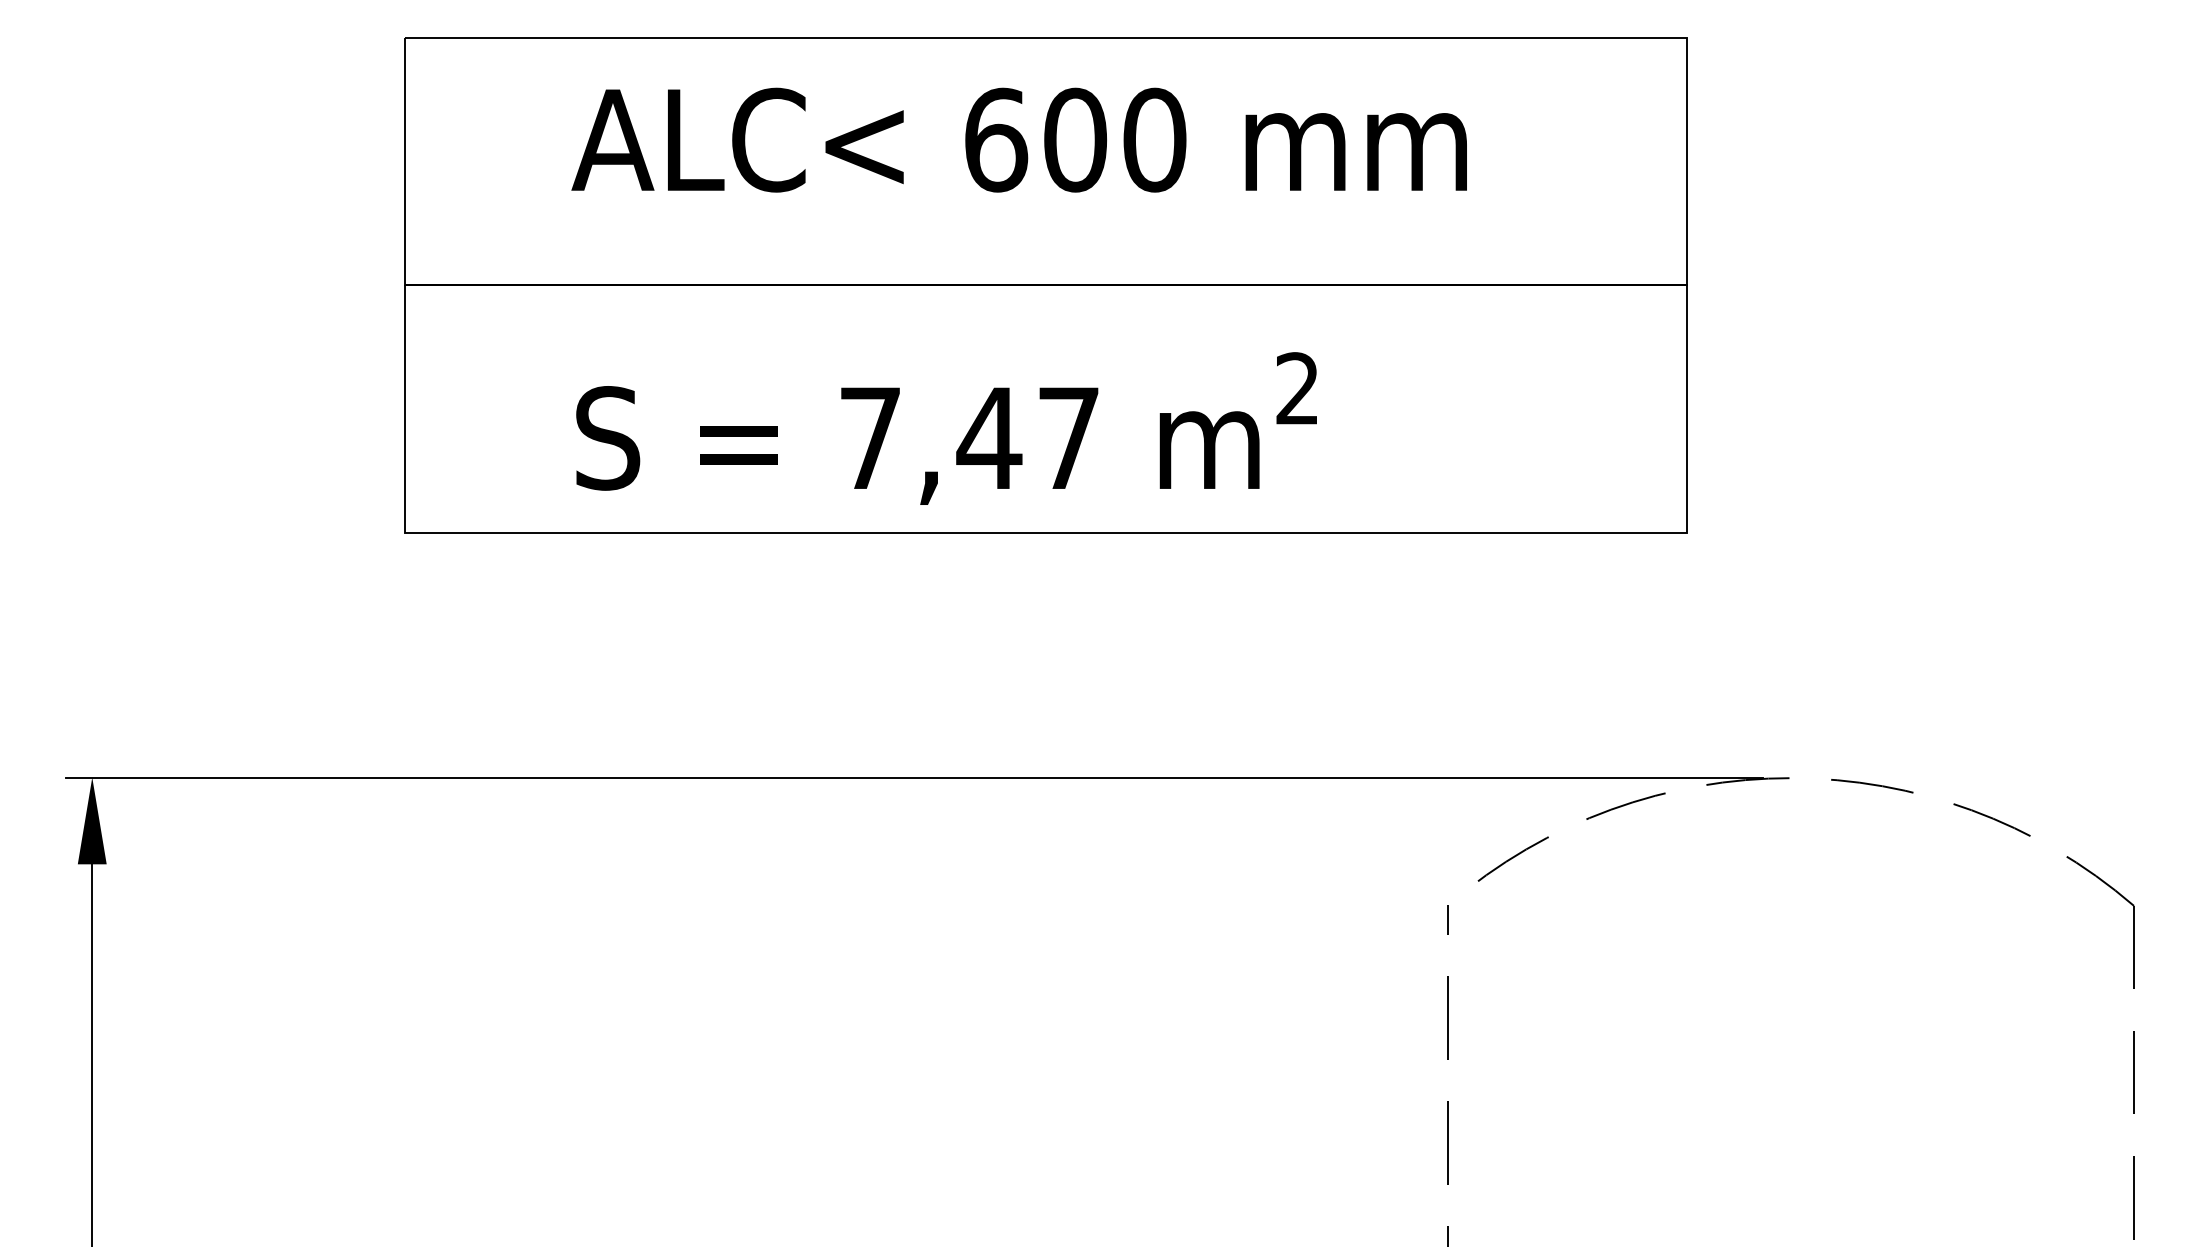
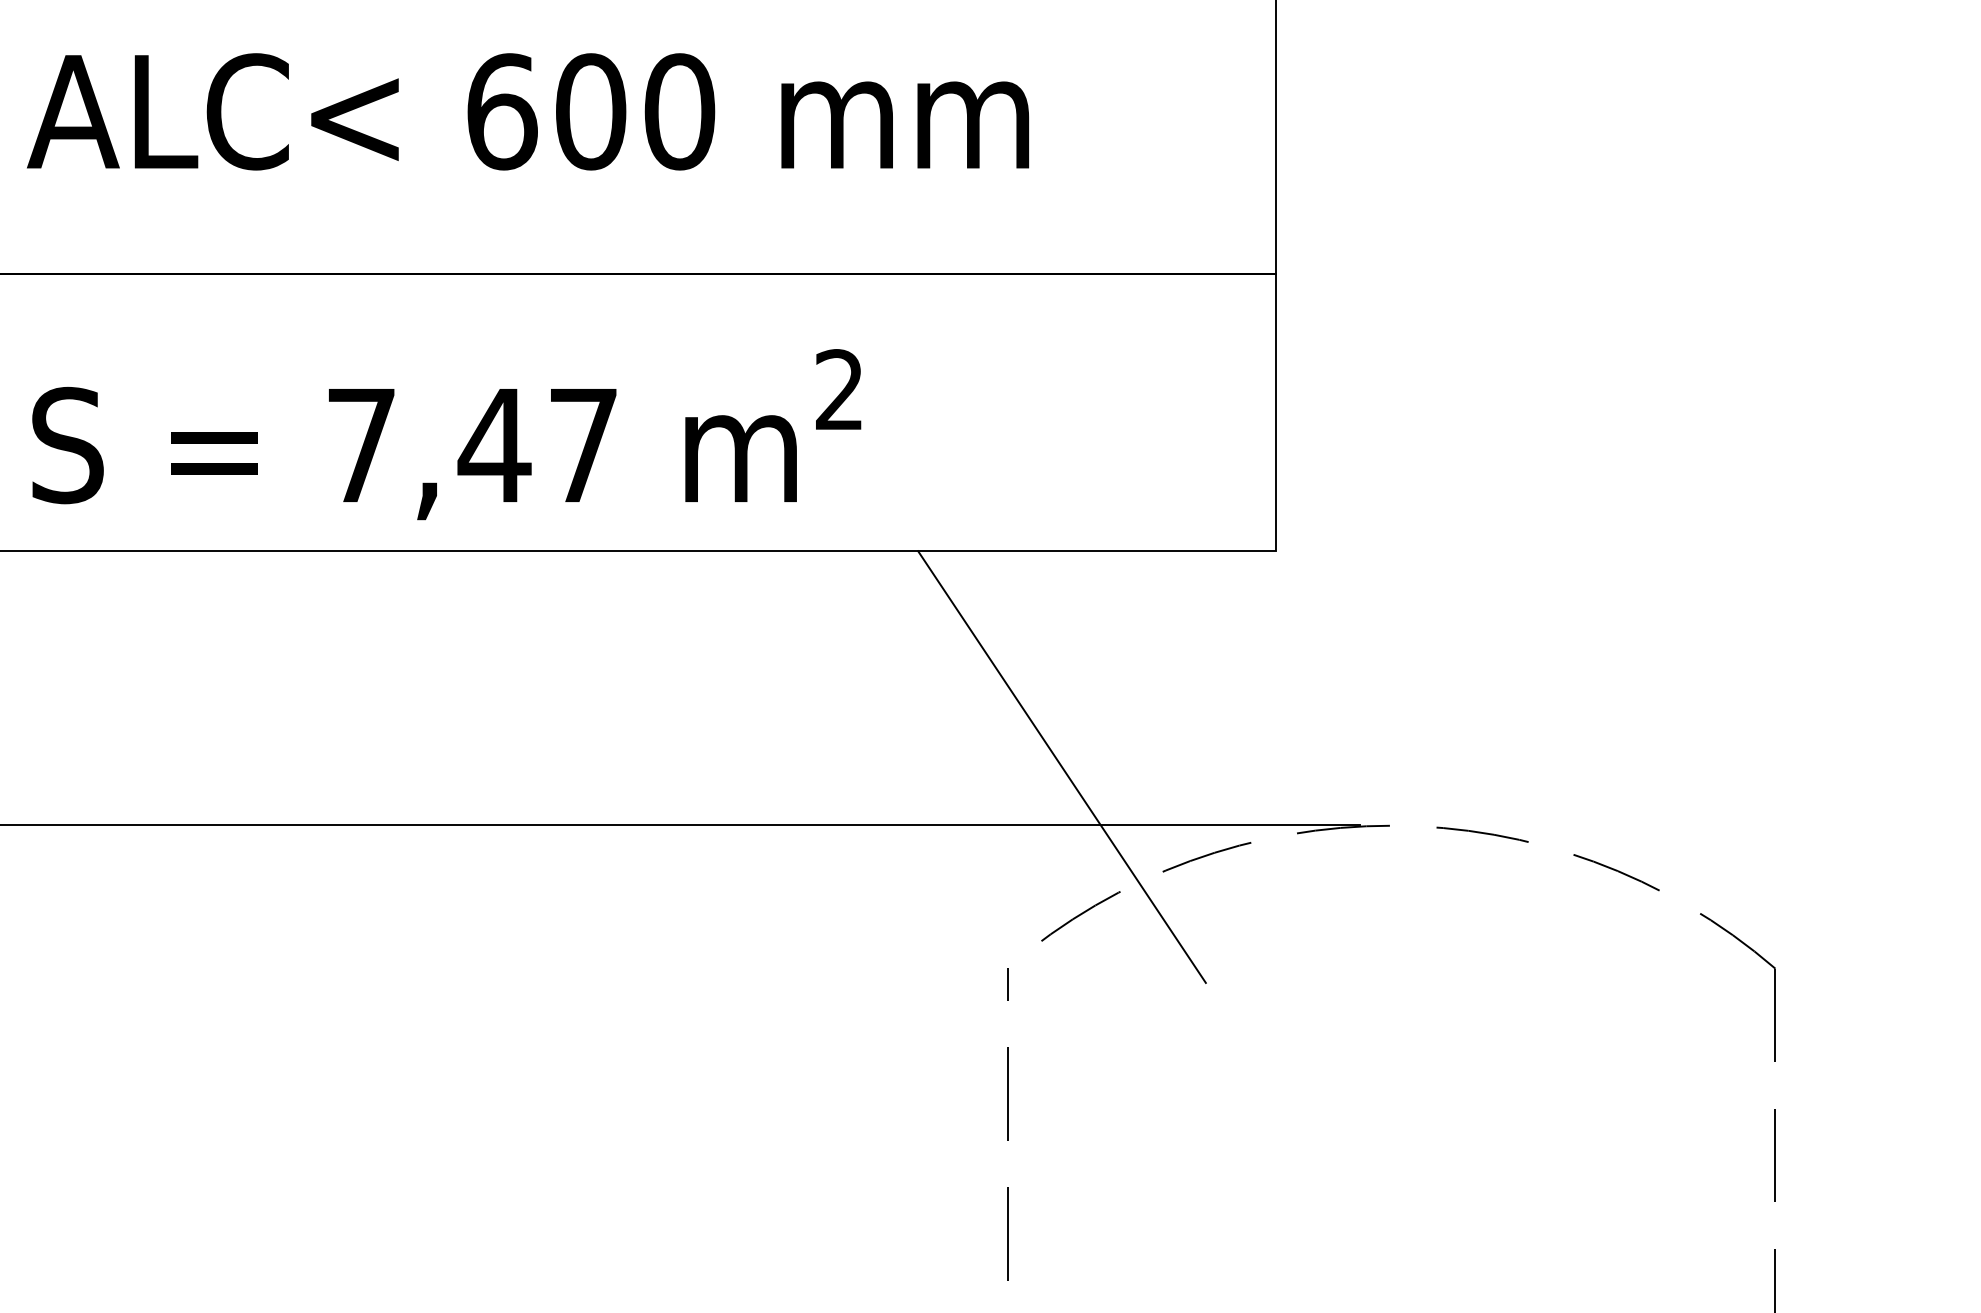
line: (1496, 725) -> (1062, 766), added

